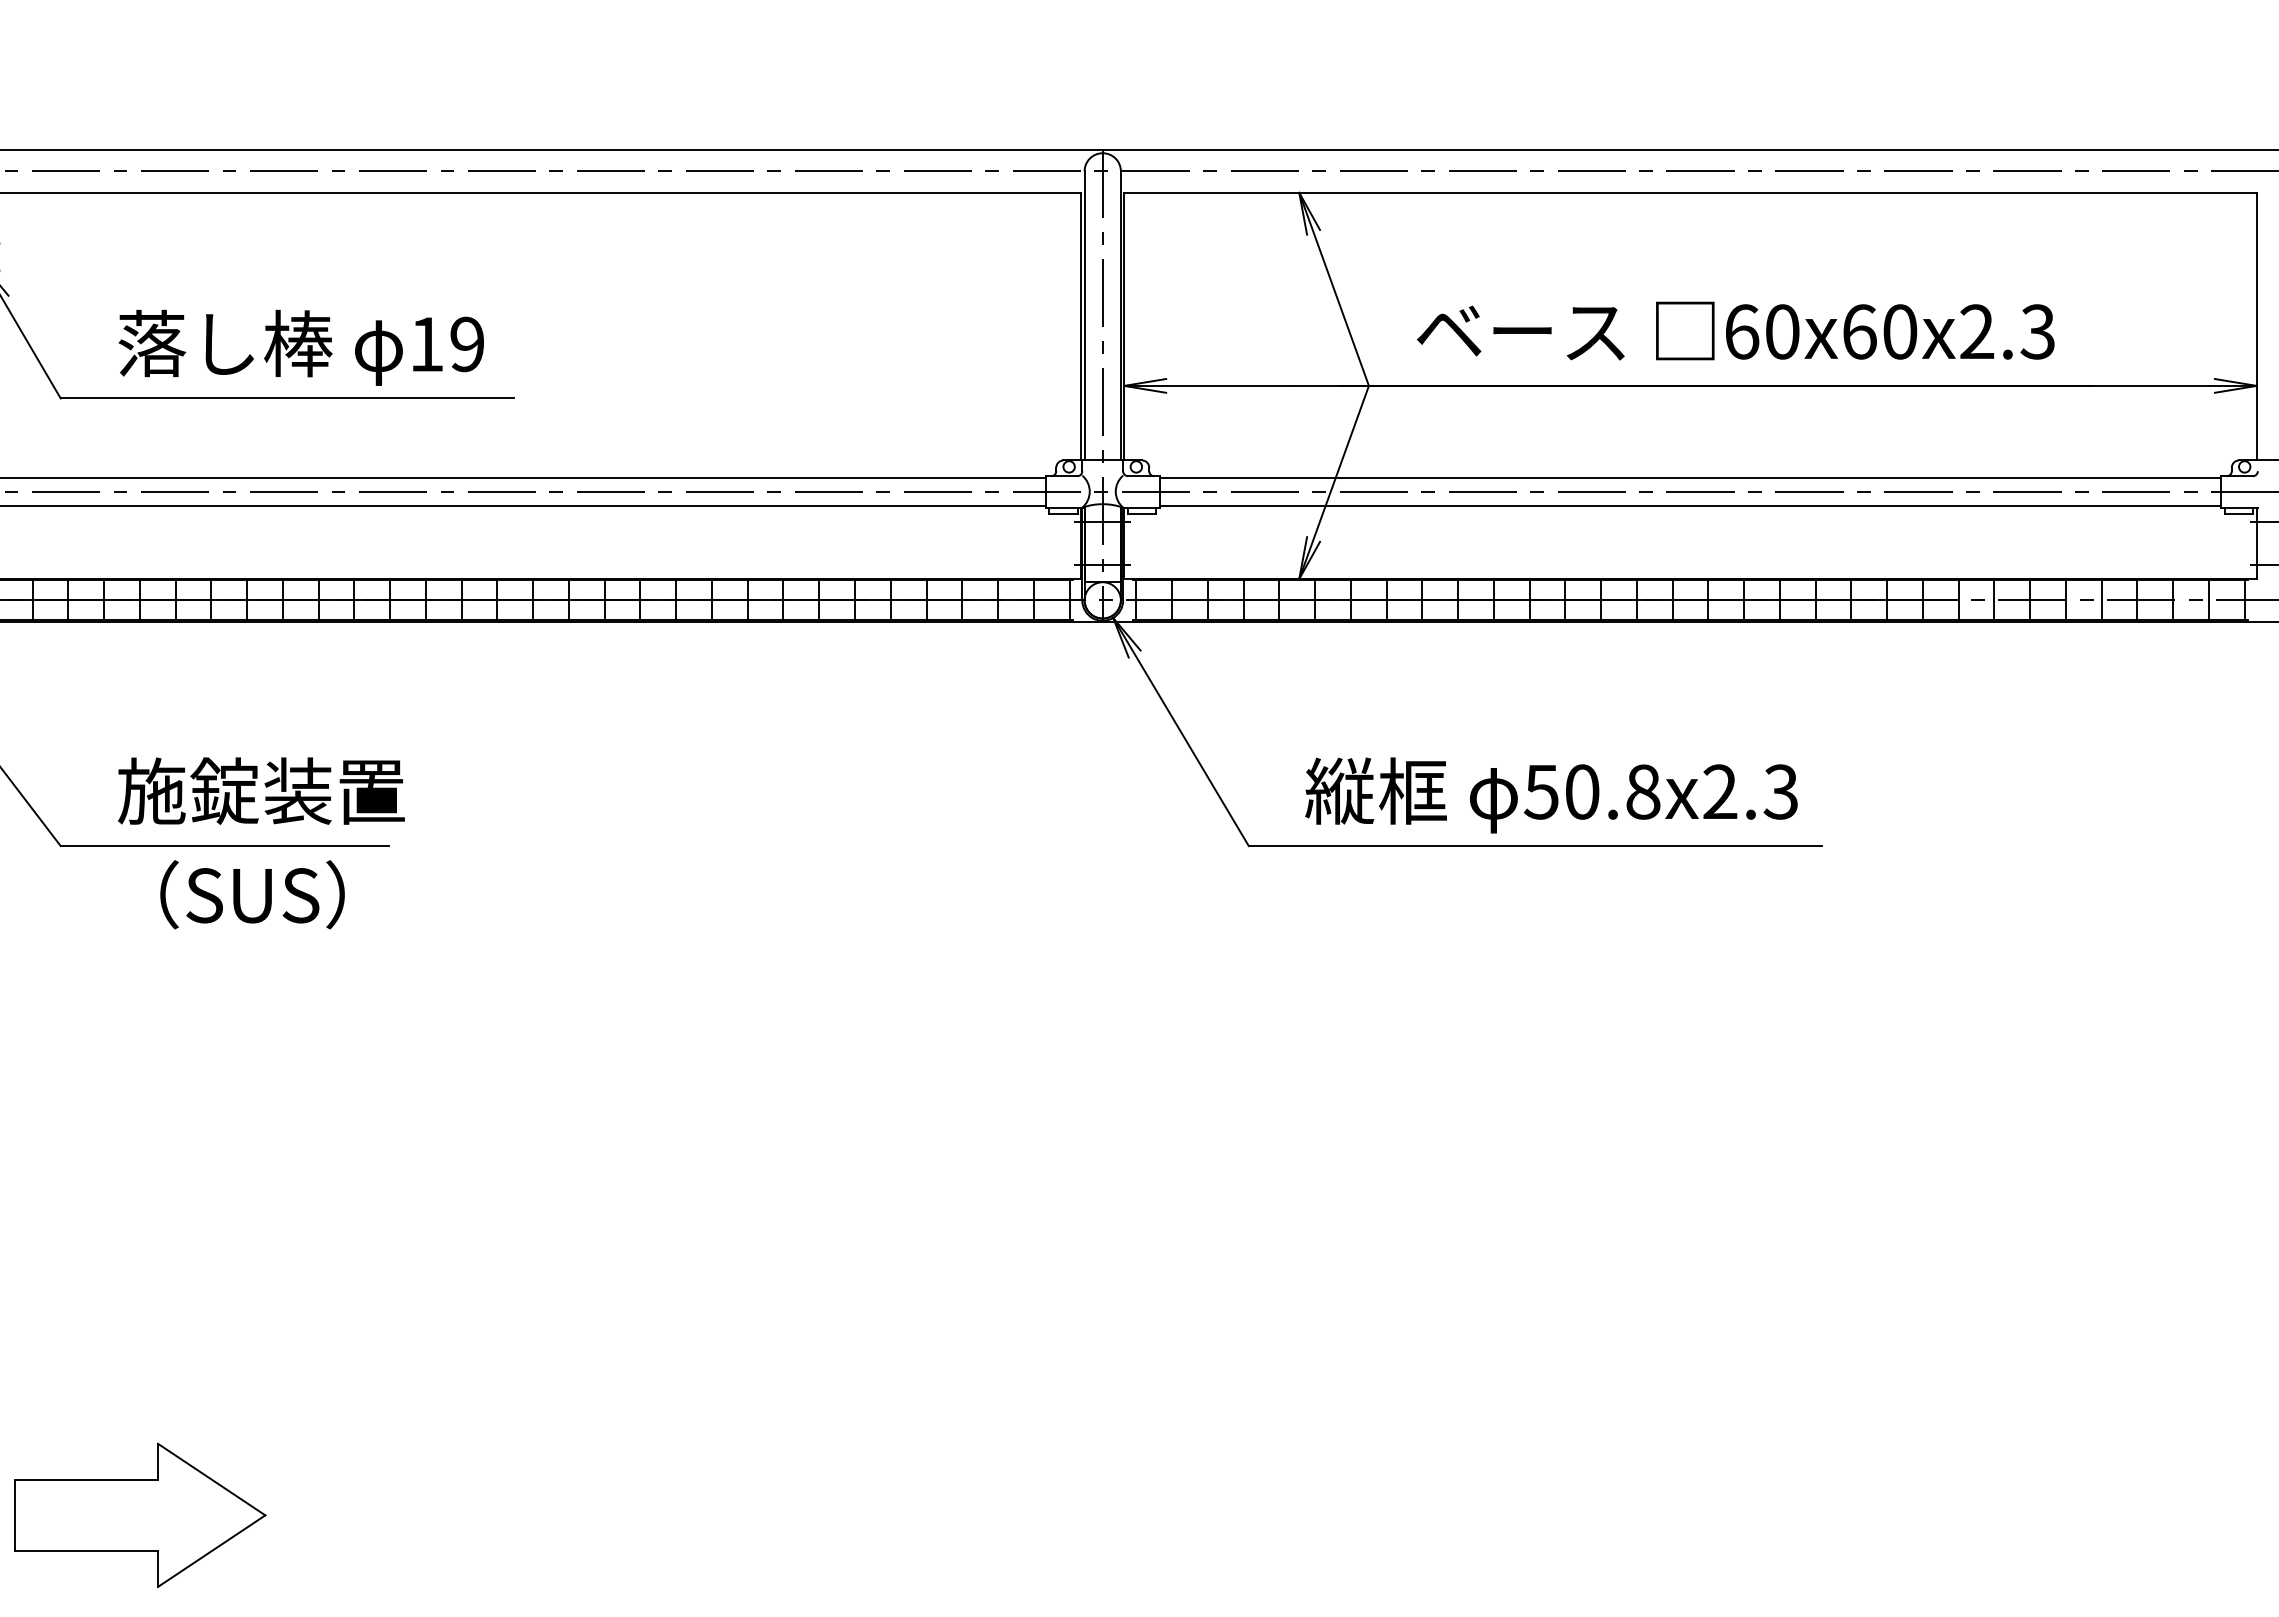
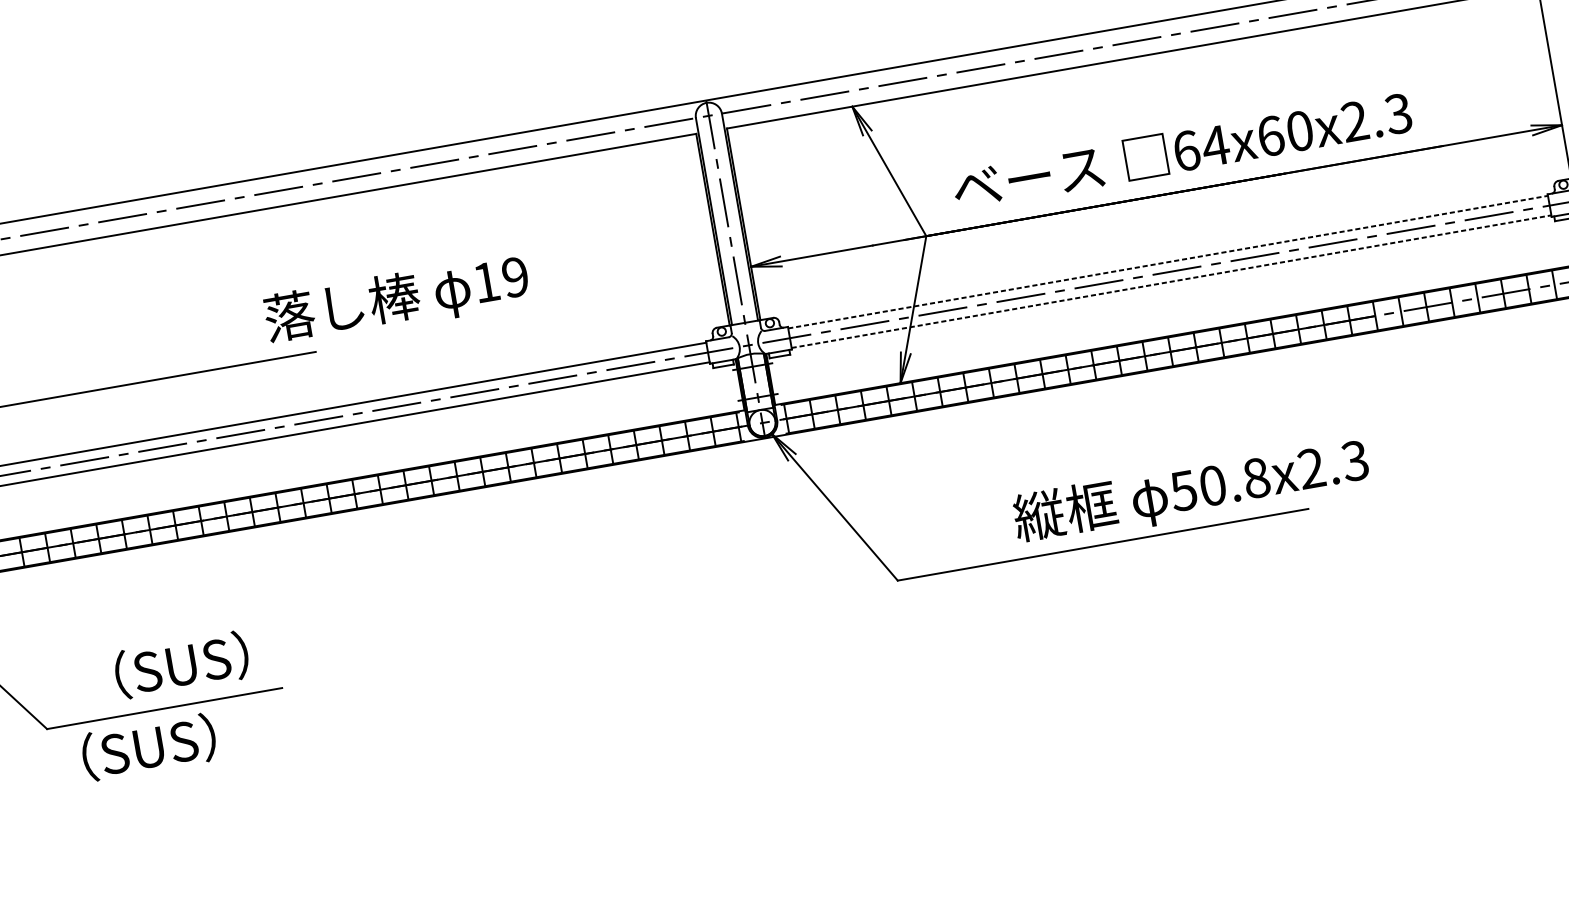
text: (1782, 331) -> (1215, 145), 60x60x2.3 -> 64x60x2.3
text: (300, 347) -> (396, 300), moved
line: (1690, 478) -> (1168, 262), solid -> dashed
line: (1690, 505) -> (1171, 281), solid -> dashed
text: (261, 790) -> (183, 664), 施錠装置 -> （SUS）
text: (1551, 795) -> (1191, 492), moved
text: (252, 894) -> (149, 747), moved

